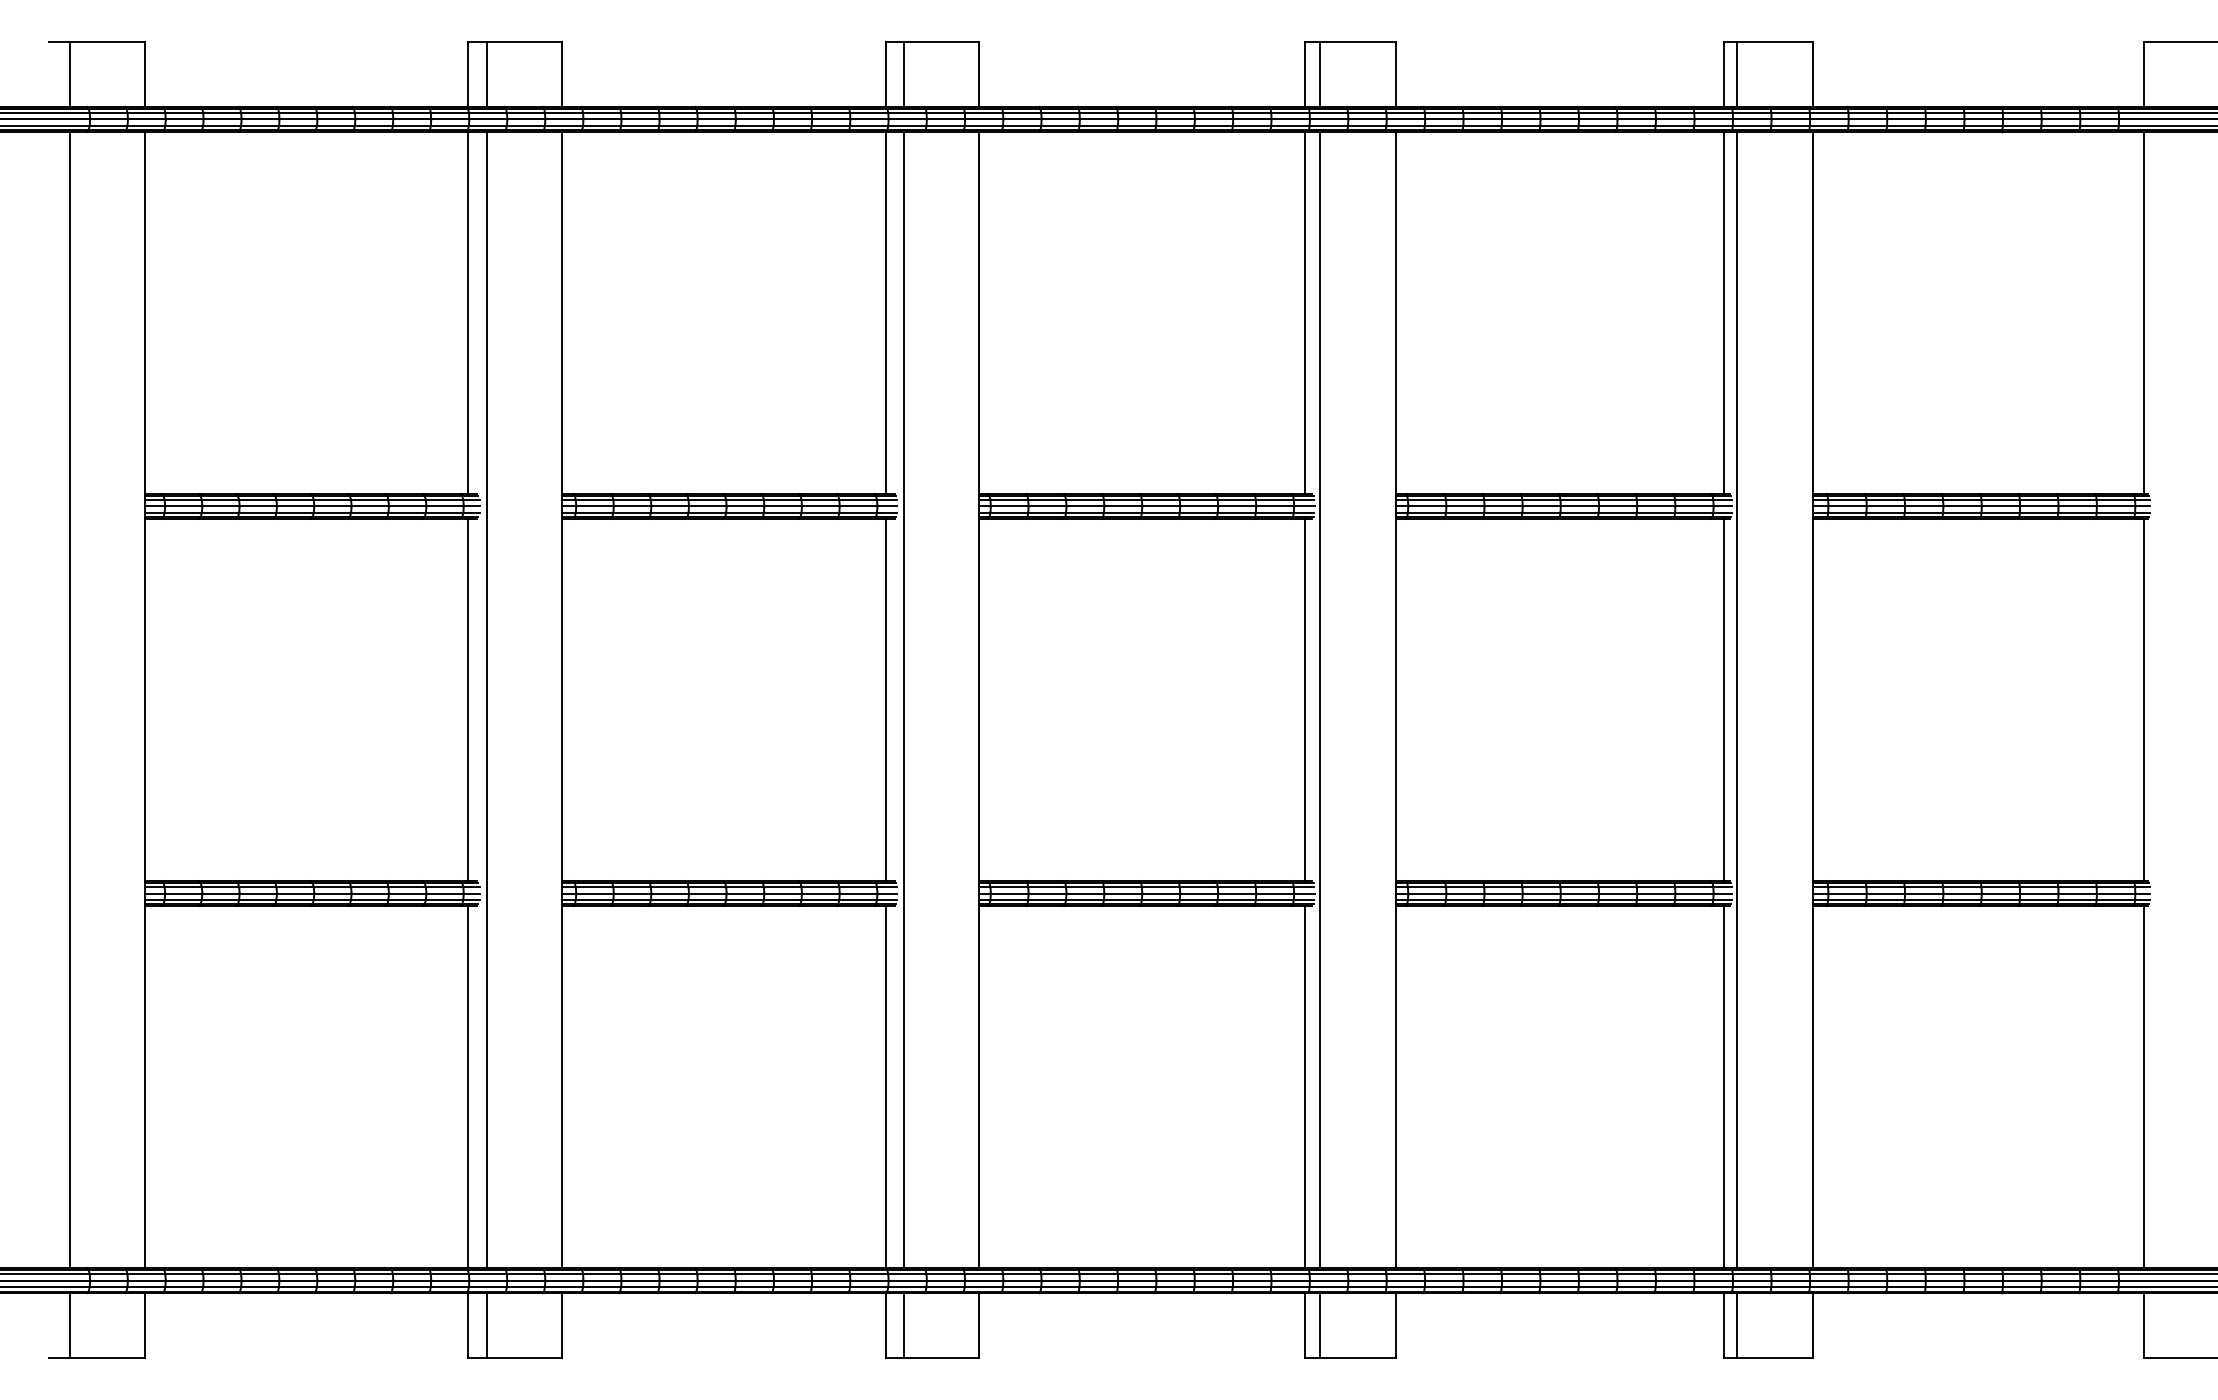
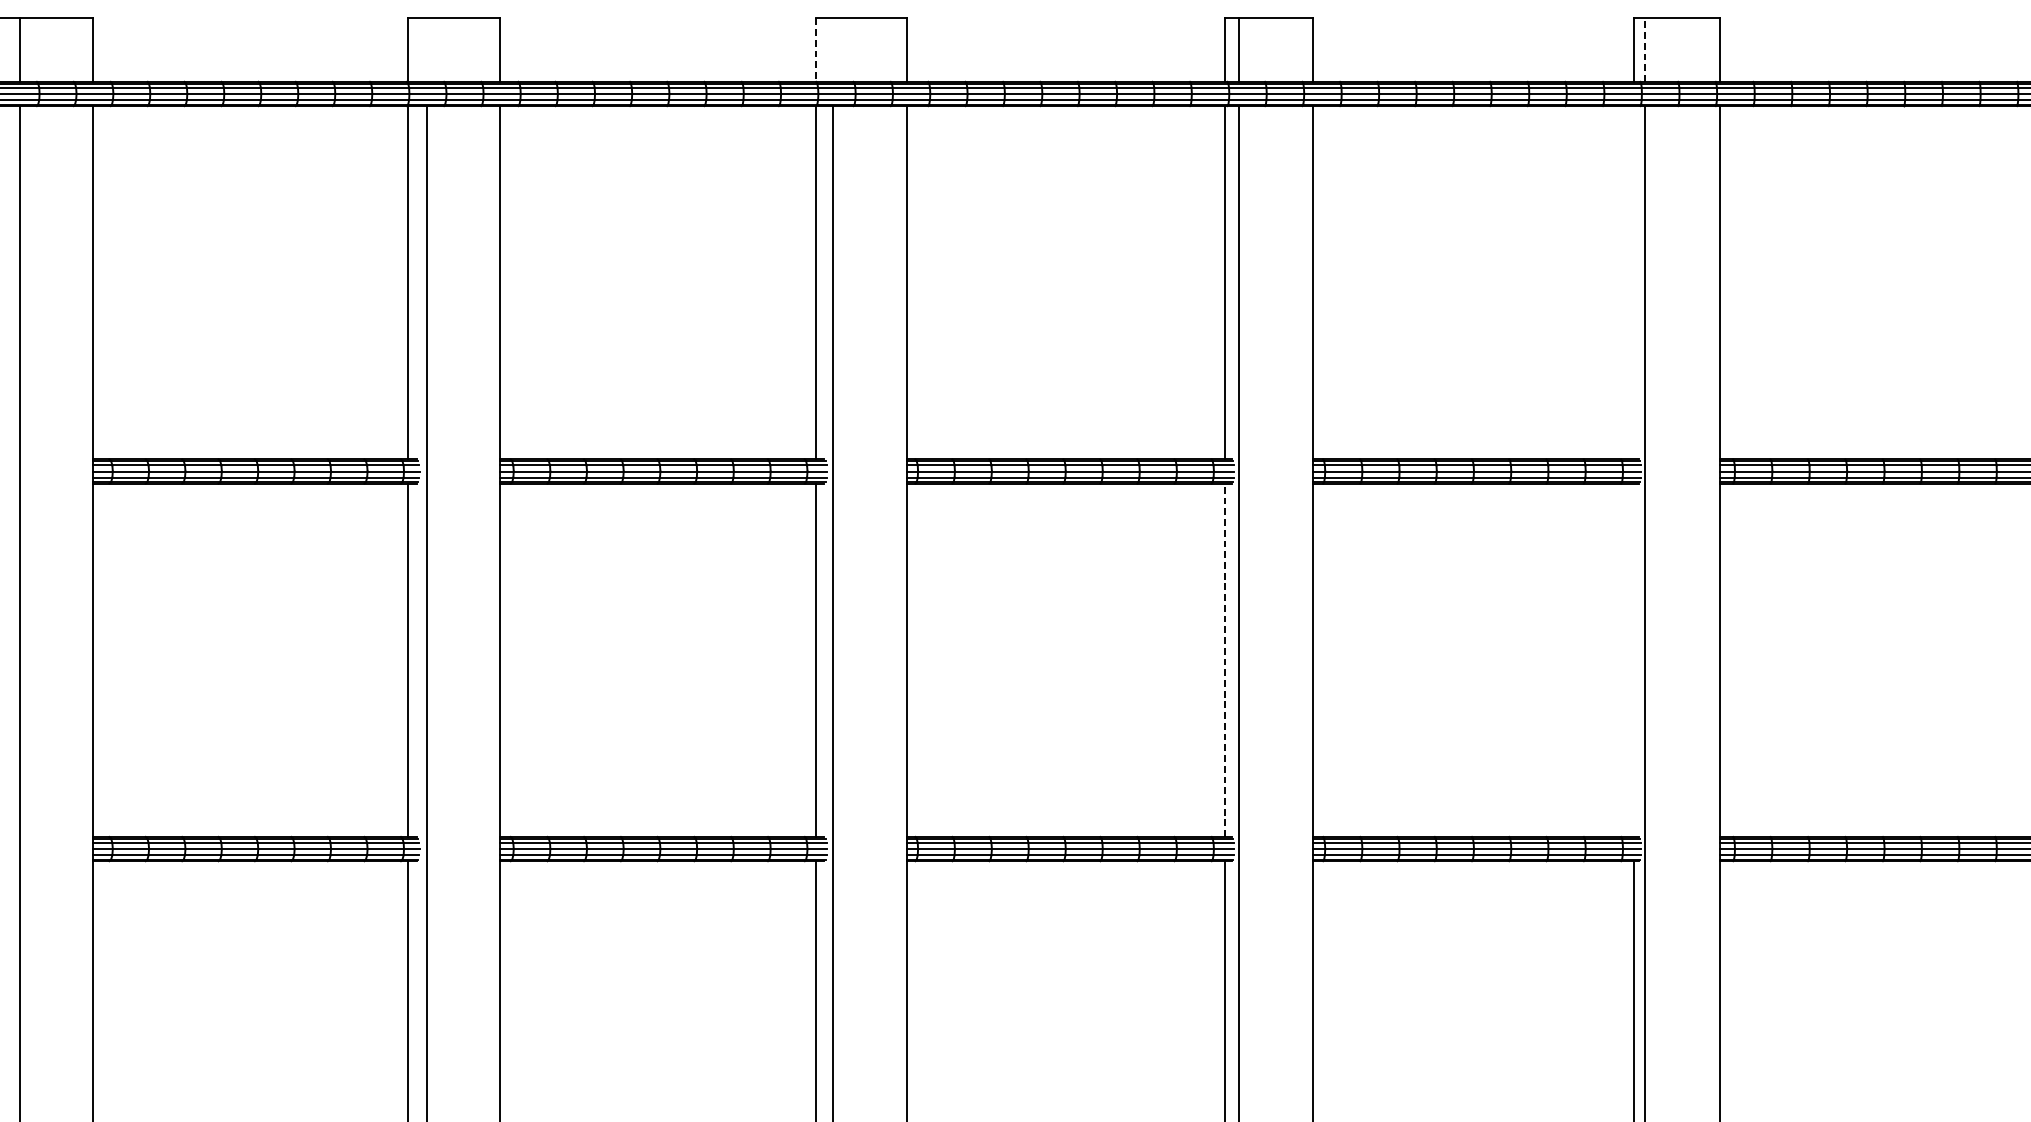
line: (486, 73) -> (426, 49), removed
line: (903, 73) -> (832, 49), removed
line: (886, 74) -> (816, 50), solid -> dashed
line: (1736, 74) -> (1645, 50), solid -> dashed
line: (1724, 312) -> (1633, 282), removed
line: (1305, 699) -> (1224, 659), solid -> dashed
line: (1724, 699) -> (1633, 659), removed

